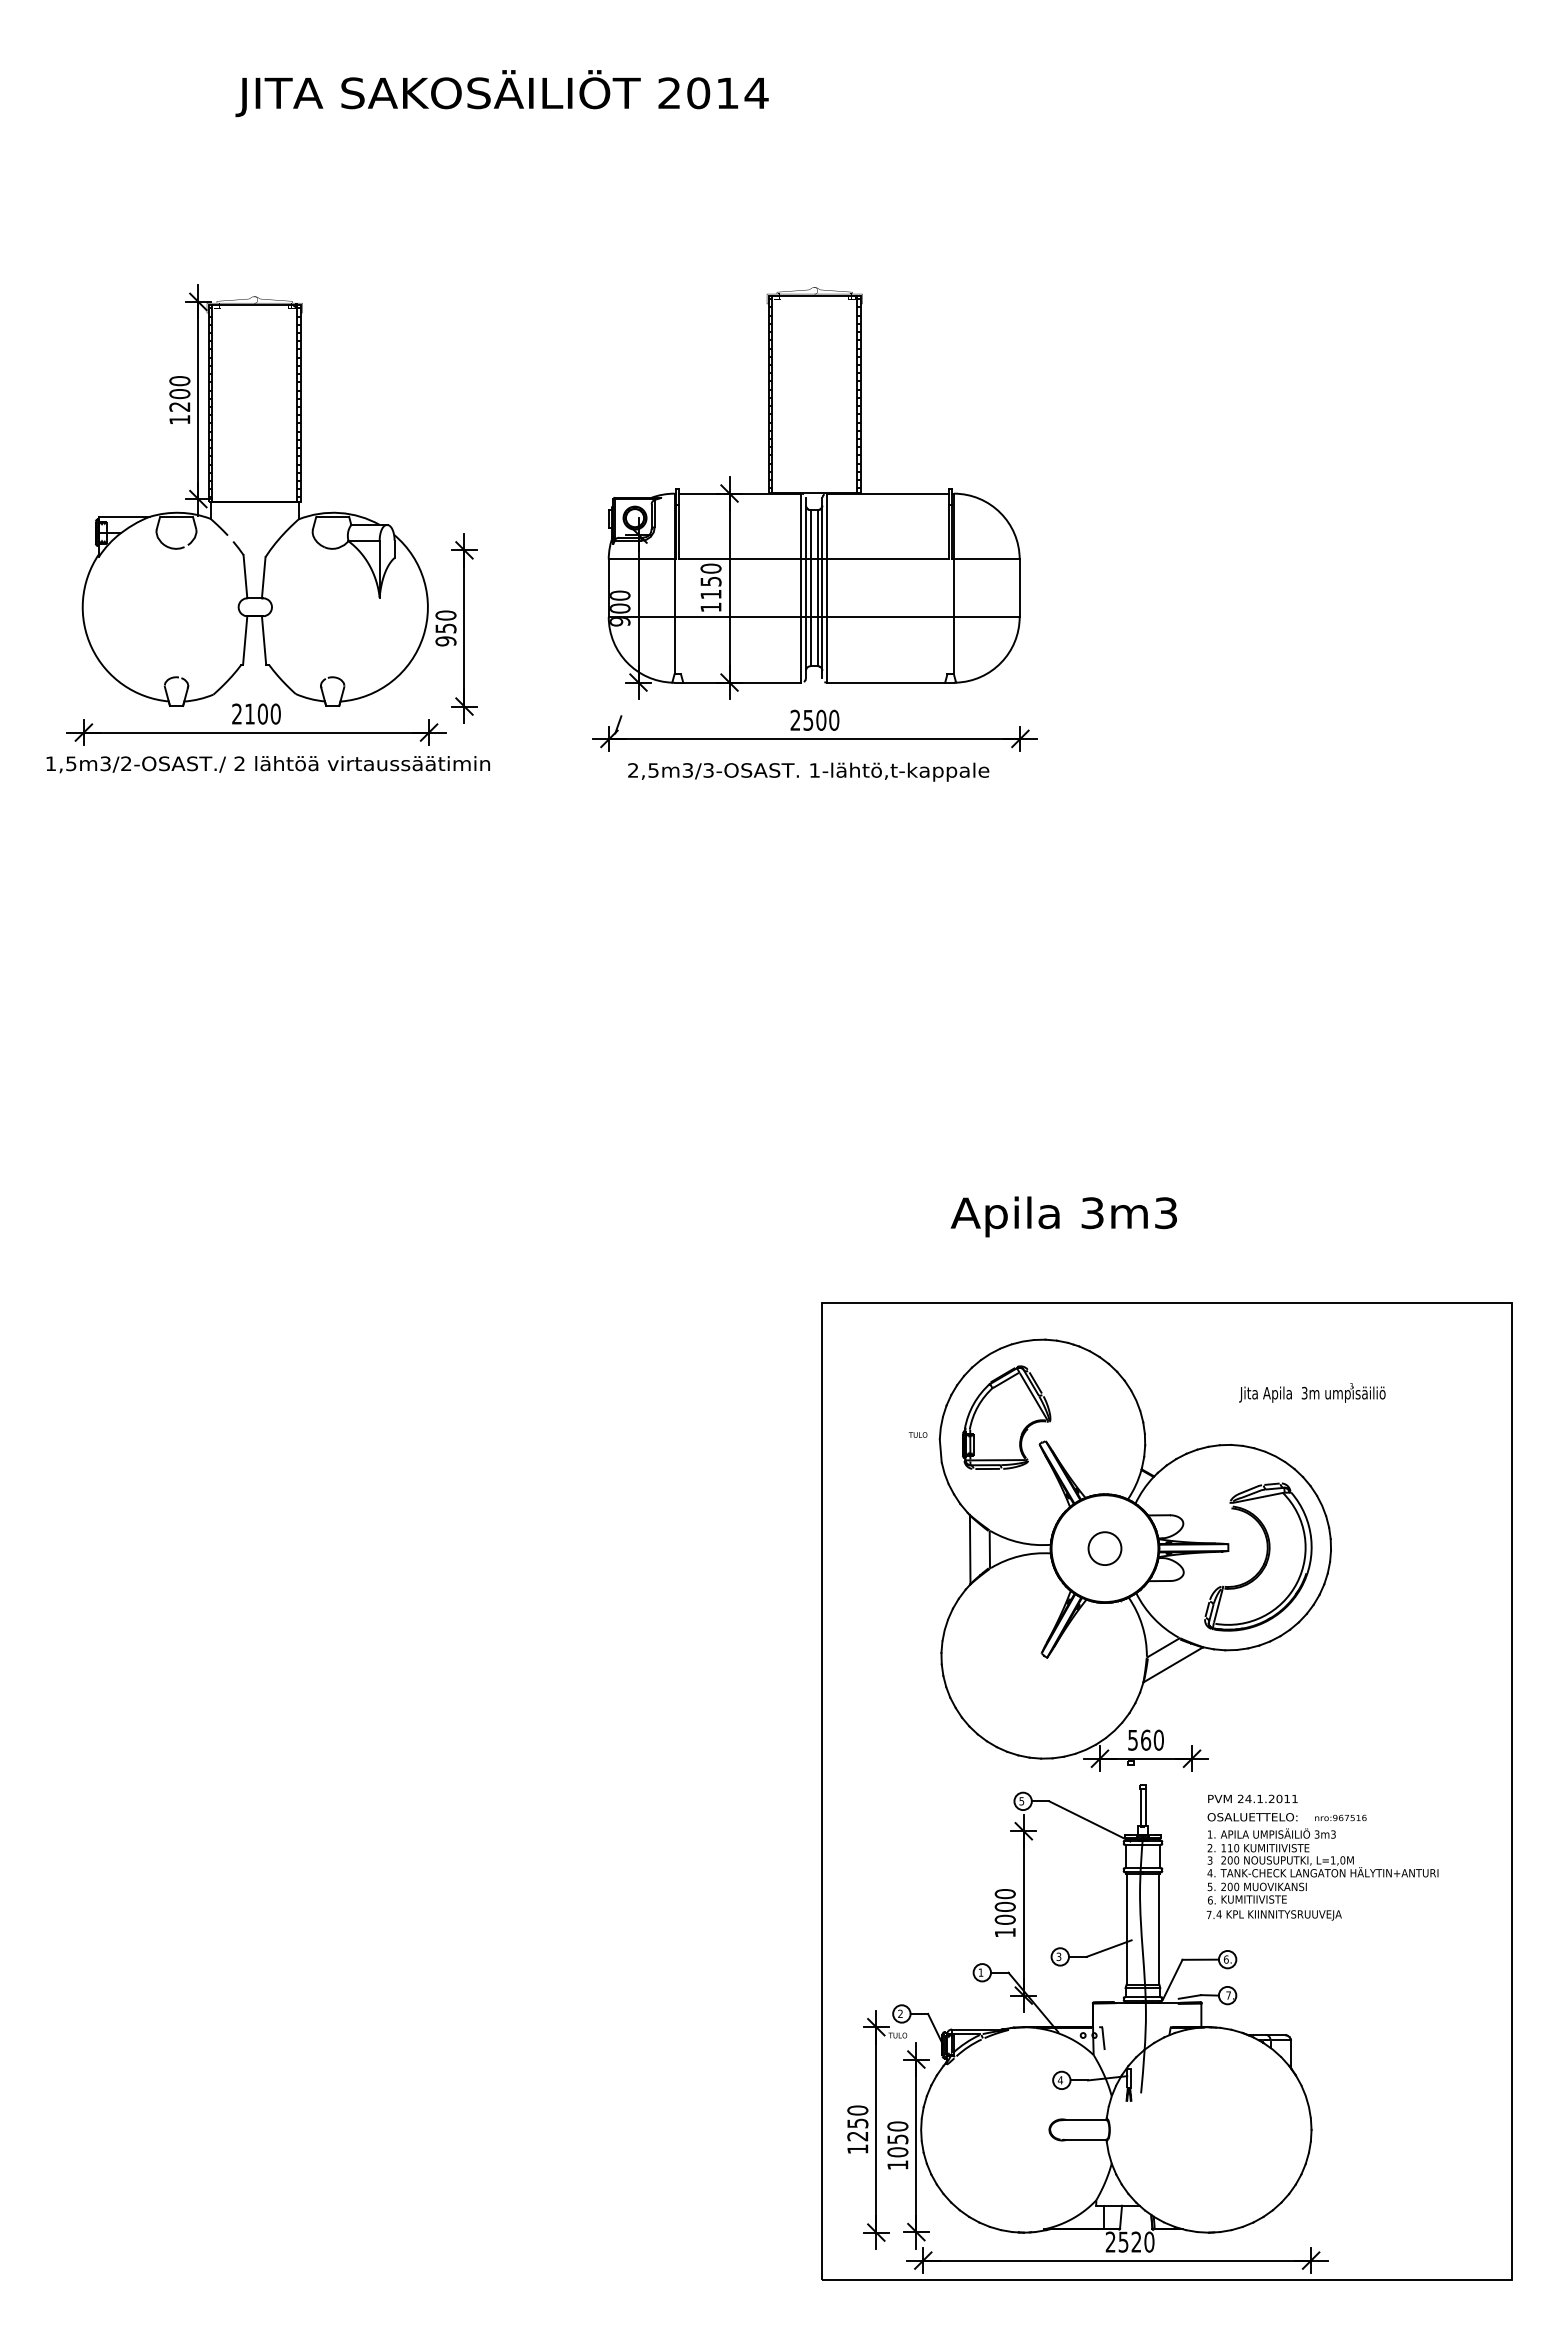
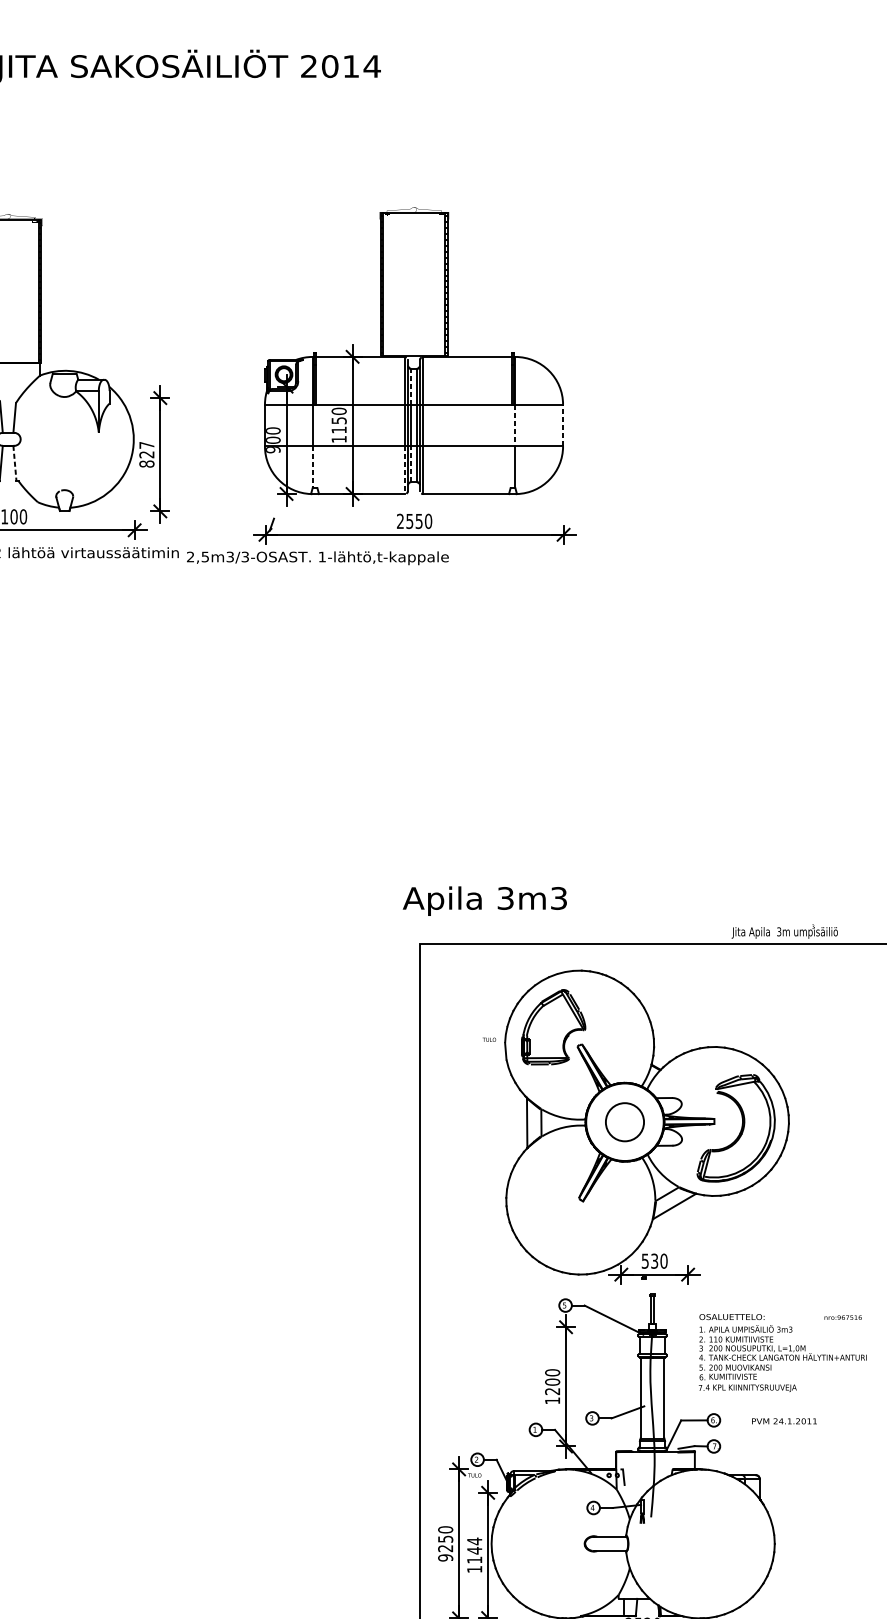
line: (810, 534) -> (411, 386), solid -> dashed
line: (953, 588) -> (515, 425), solid -> dashed
line: (1019, 588) -> (562, 425), solid -> dashed
text: (445, 628) -> (146, 454), 950 -> 827
line: (264, 641) -> (15, 464), solid -> dashed
line: (810, 641) -> (411, 464), solid -> dashed
line: (674, 645) -> (312, 467), solid -> dashed
line: (801, 649) -> (404, 469), solid -> dashed
text: (821, 719) -> (419, 520), 2500 -> 2550
text: (808, 771) -> (317, 557), moved
text: (1063, 1216) -> (484, 900), moved
text: (1312, 1392) -> (784, 931), moved
circle: (1104, 1548) -> (624, 1122), size x1.6
text: (1146, 1739) -> (655, 1260), 560 -> 530
text: (1252, 1798) -> (784, 1420), moved
text: (1340, 1817) -> (842, 1317), moved
text: (1004, 1919) -> (552, 1391), 1000 -> 1200
text: (897, 2139) -> (474, 1550), 1050 -> 1144
text: (857, 2149) -> (445, 1558), 1250 -> 9250

